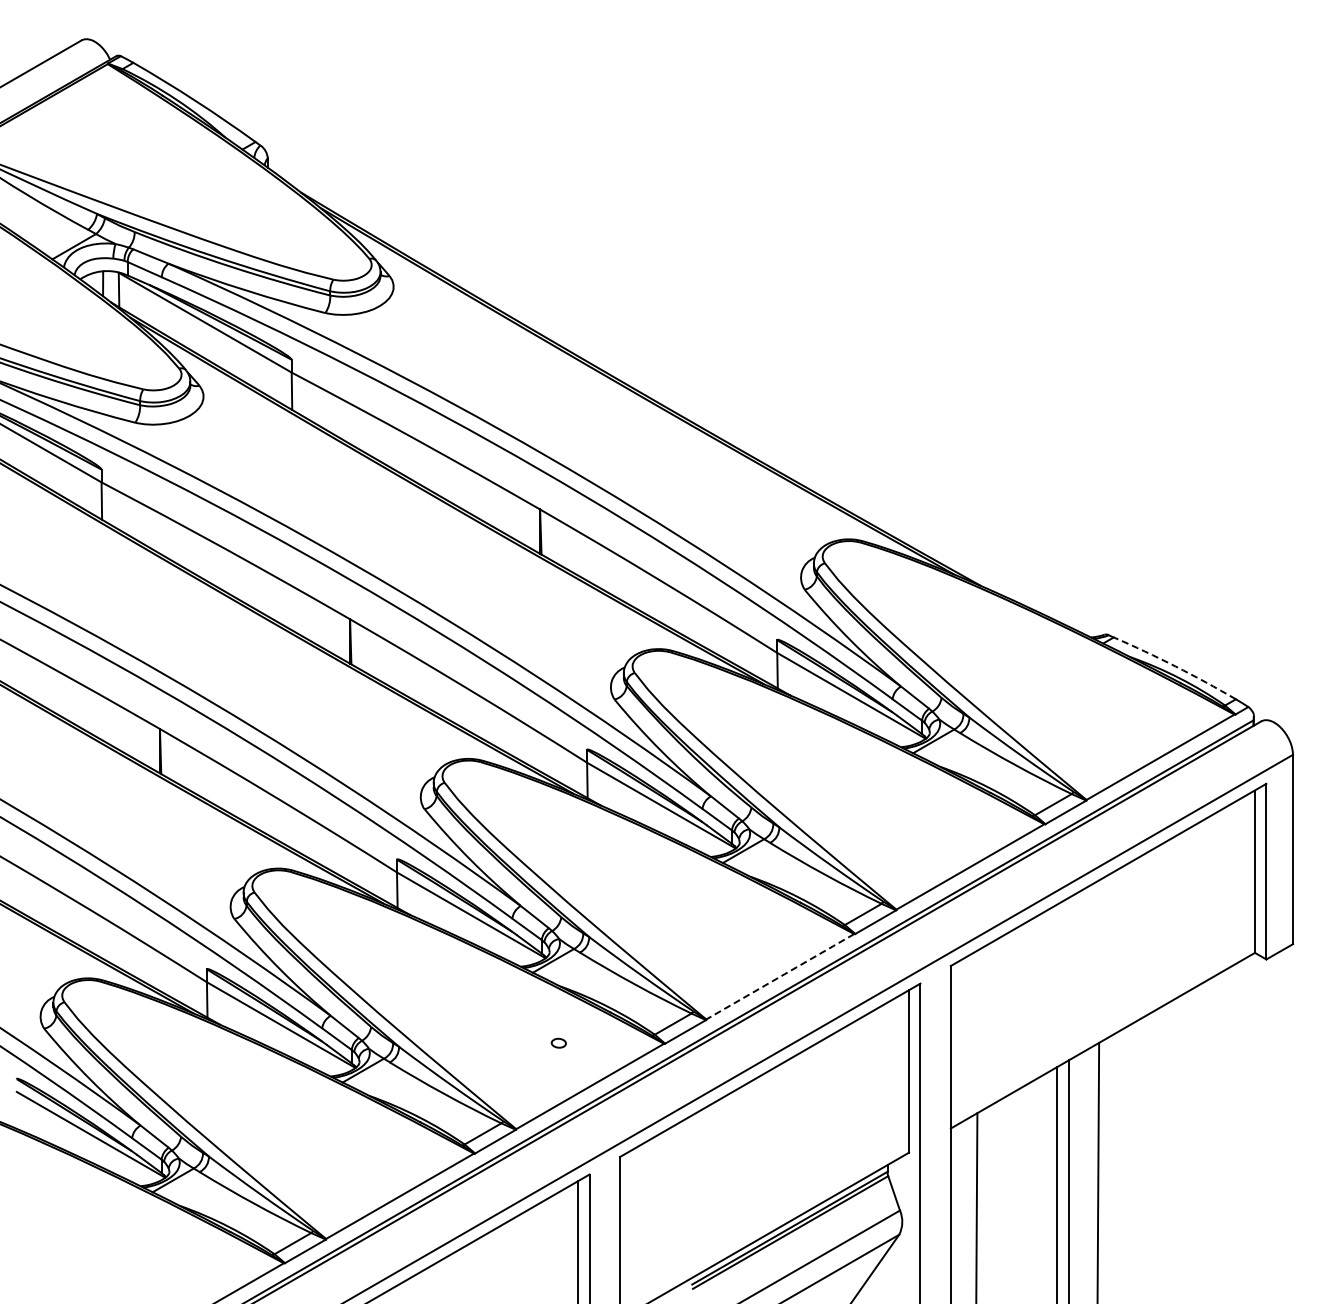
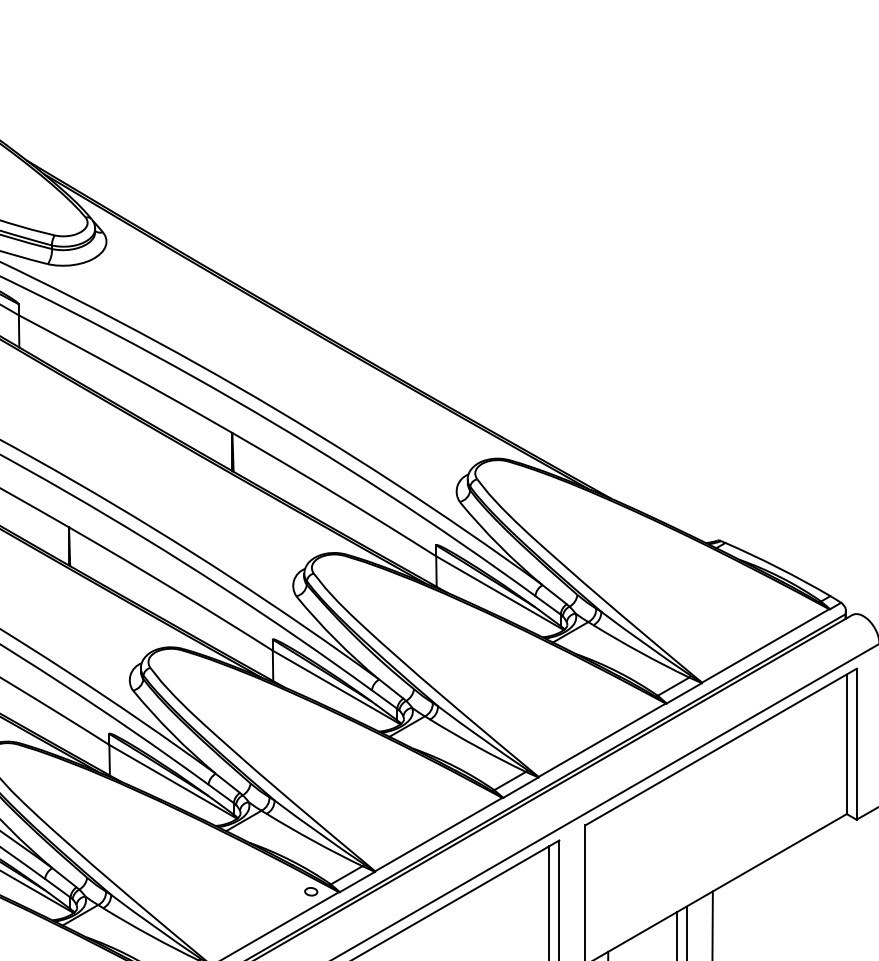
arc: (1175, 666) -> (778, 567), dashed -> solid
line: (779, 977) -> (438, 835), dashed -> solid
part: (558, 1042) -> (310, 891), moved

